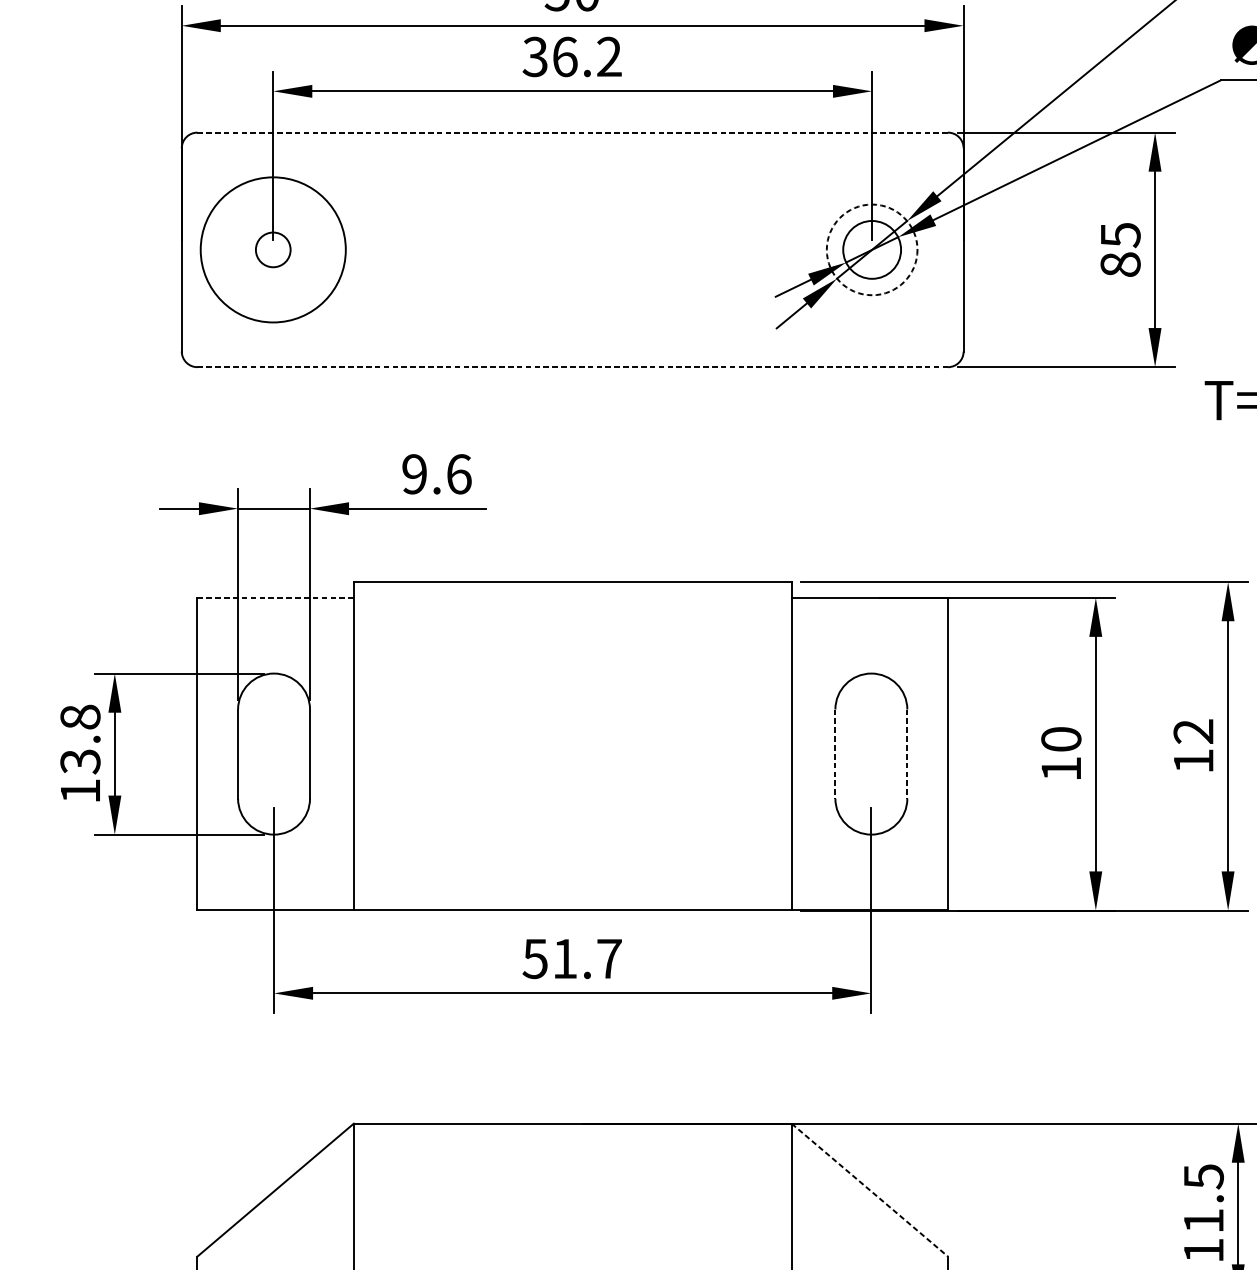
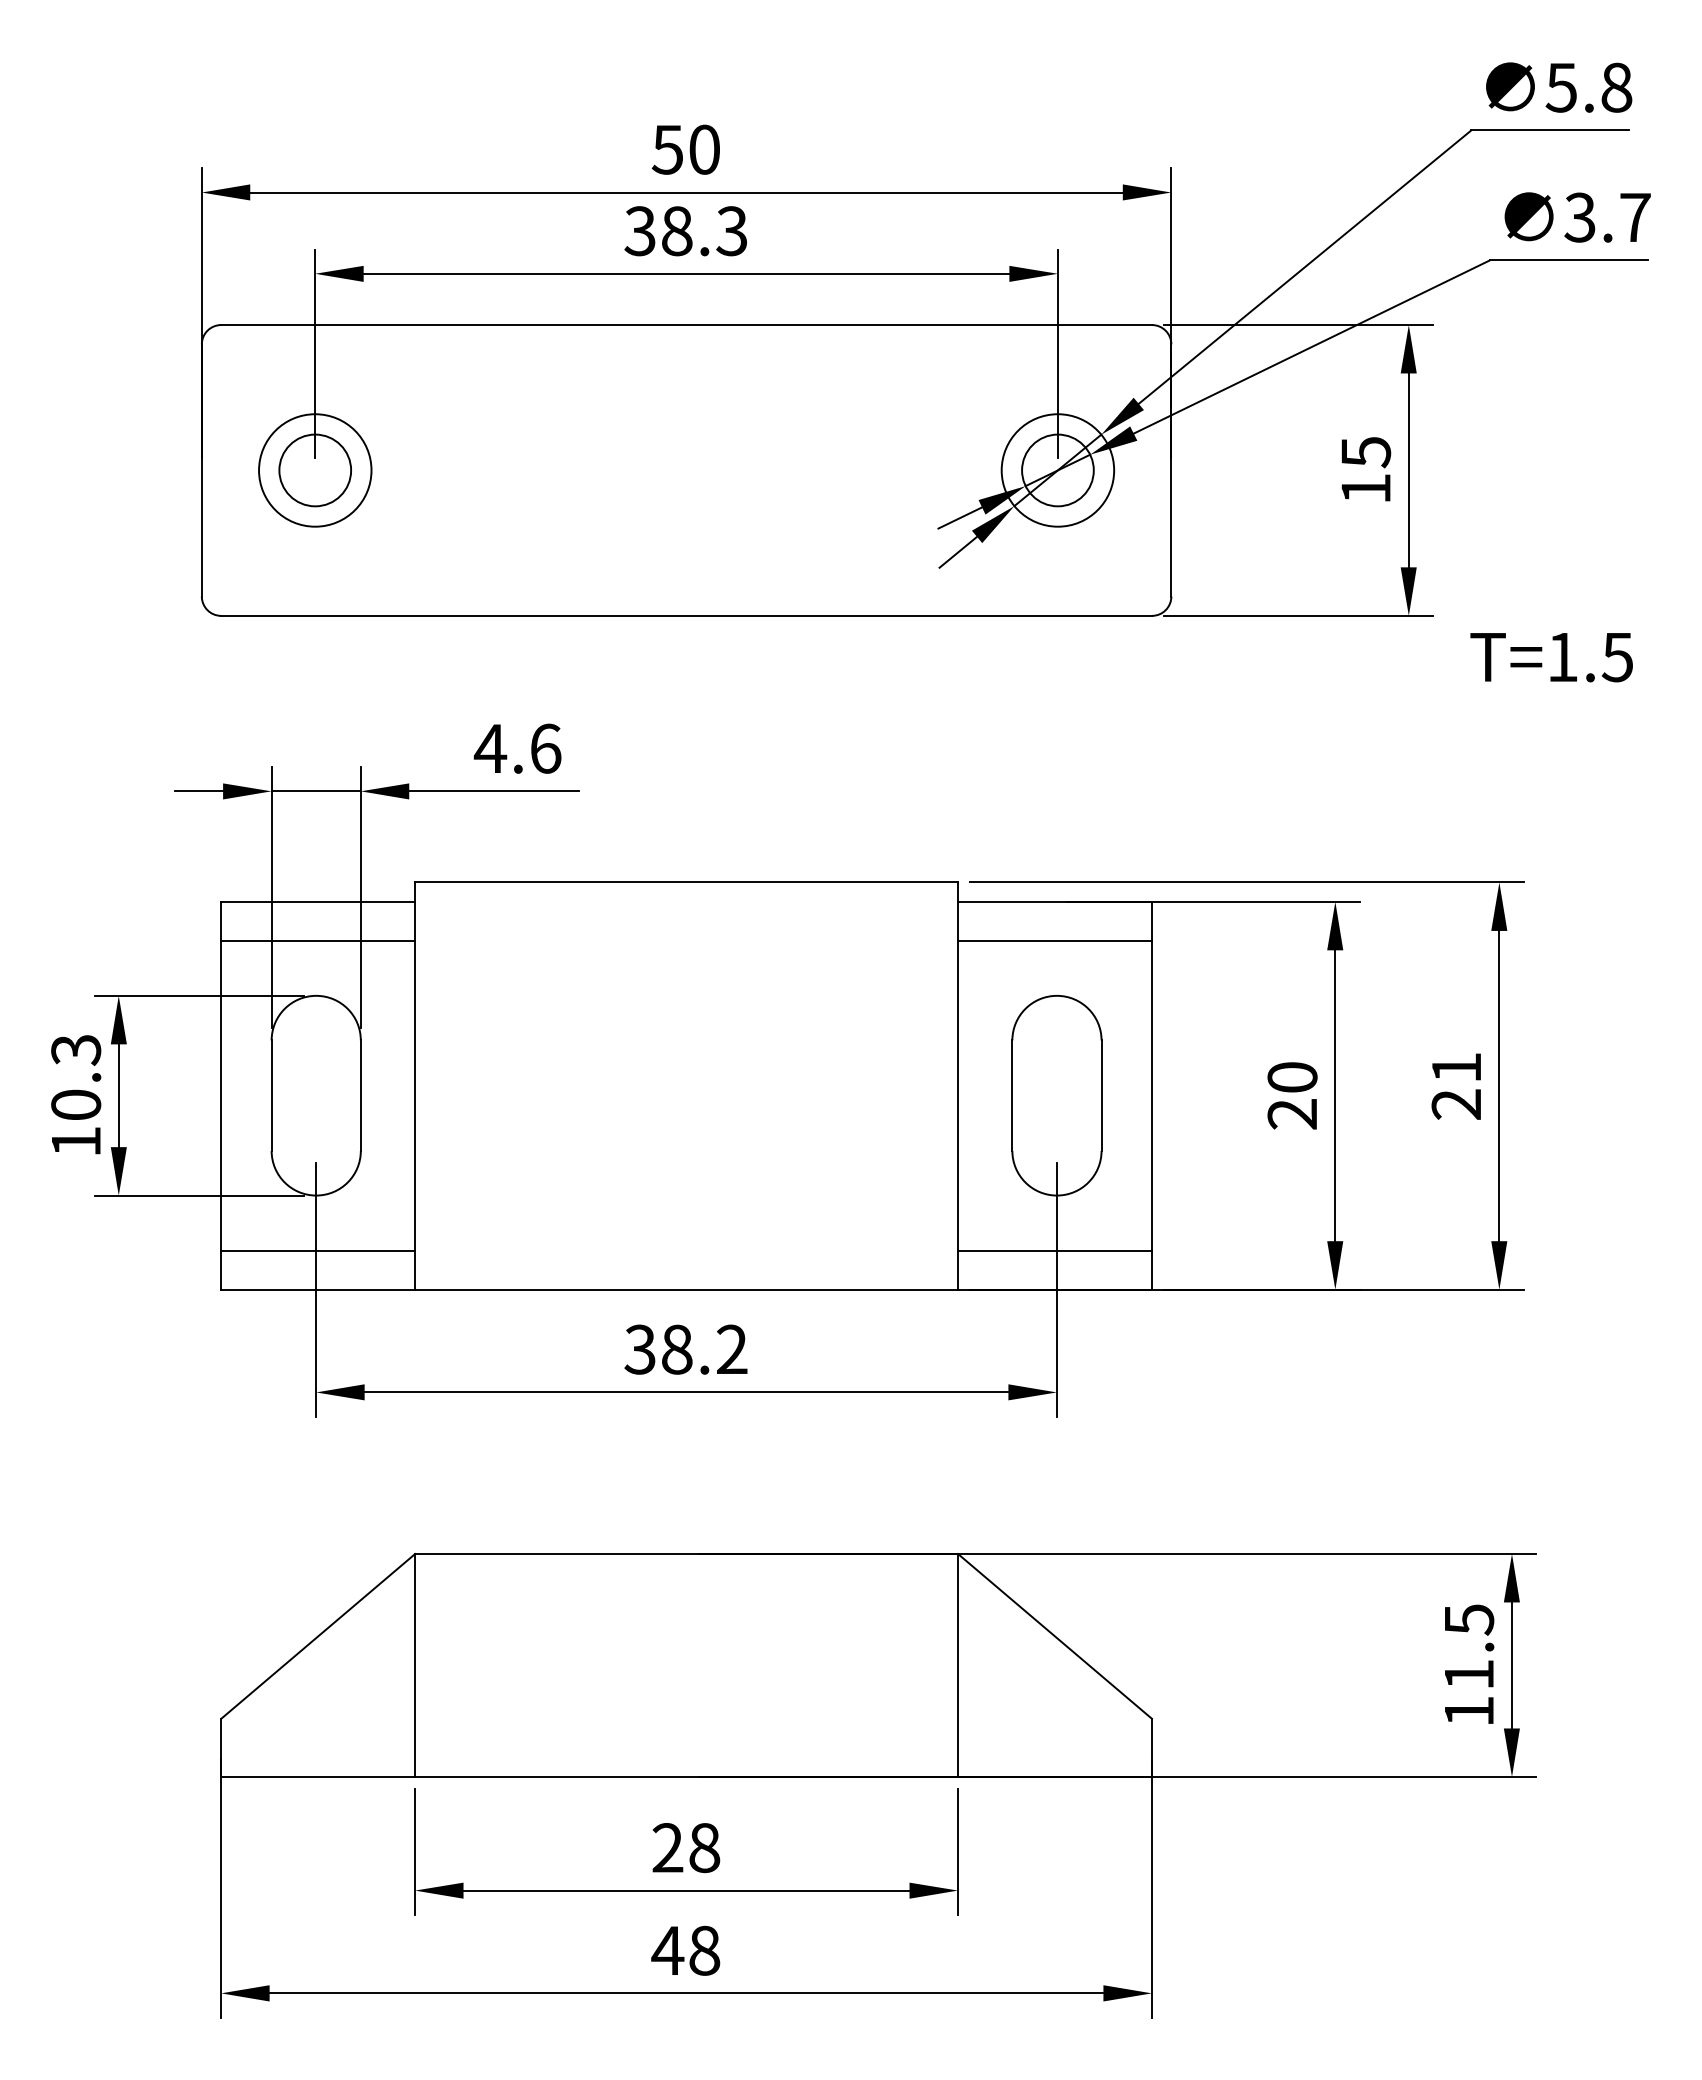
text: (587, 57) -> (704, 231), 36.2 -> 38.3
line: (572, 133) -> (686, 325), dashed -> solid
circle: (273, 249) -> (315, 470), size x0.62
circle: (273, 249) -> (315, 470), size x1.67
circle: (871, 249) -> (1057, 470), dashed -> solid
text: (1120, 264) -> (1366, 488), 85 -> 15
line: (573, 366) -> (687, 615), dashed -> solid
text: (414, 474) -> (490, 748), 9.6 -> 4.6
line: (275, 597) -> (318, 901), dashed -> solid
line: (275, 628) -> (318, 940), added
line: (869, 628) -> (1054, 940), added
text: (80, 739) -> (76, 1077), 13.8 -> 10.3
text: (1192, 745) -> (1455, 1085), 12 -> 21
line: (835, 754) -> (1012, 1096), dashed -> solid
line: (907, 754) -> (1101, 1096), dashed -> solid
text: (1060, 769) -> (1291, 1114), 10 -> 20
line: (275, 878) -> (318, 1250), added
line: (869, 878) -> (1054, 1250), added
text: (571, 958) -> (685, 1349), 51.7 -> 38.2
line: (870, 1190) -> (1055, 1636), dashed -> solid

